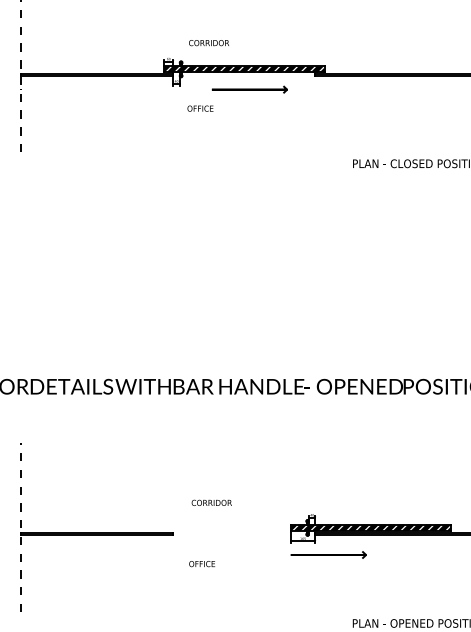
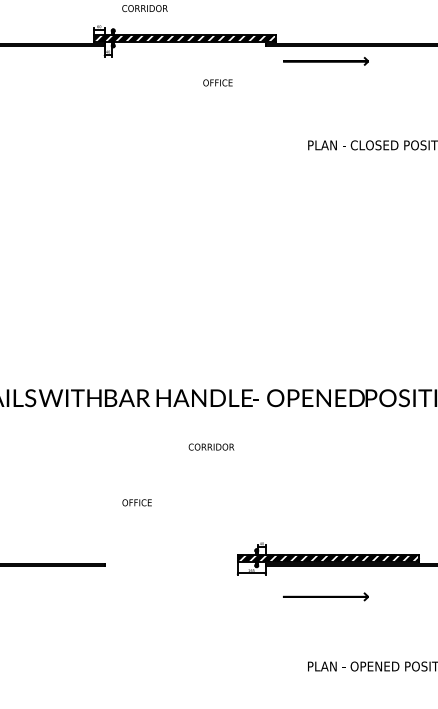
line: (249, 89) -> (325, 61), moved
text: (200, 108) -> (217, 82), moved
text: (211, 502) -> (211, 446), moved
line: (328, 554) -> (325, 596), moved
text: (202, 564) -> (137, 503), moved

